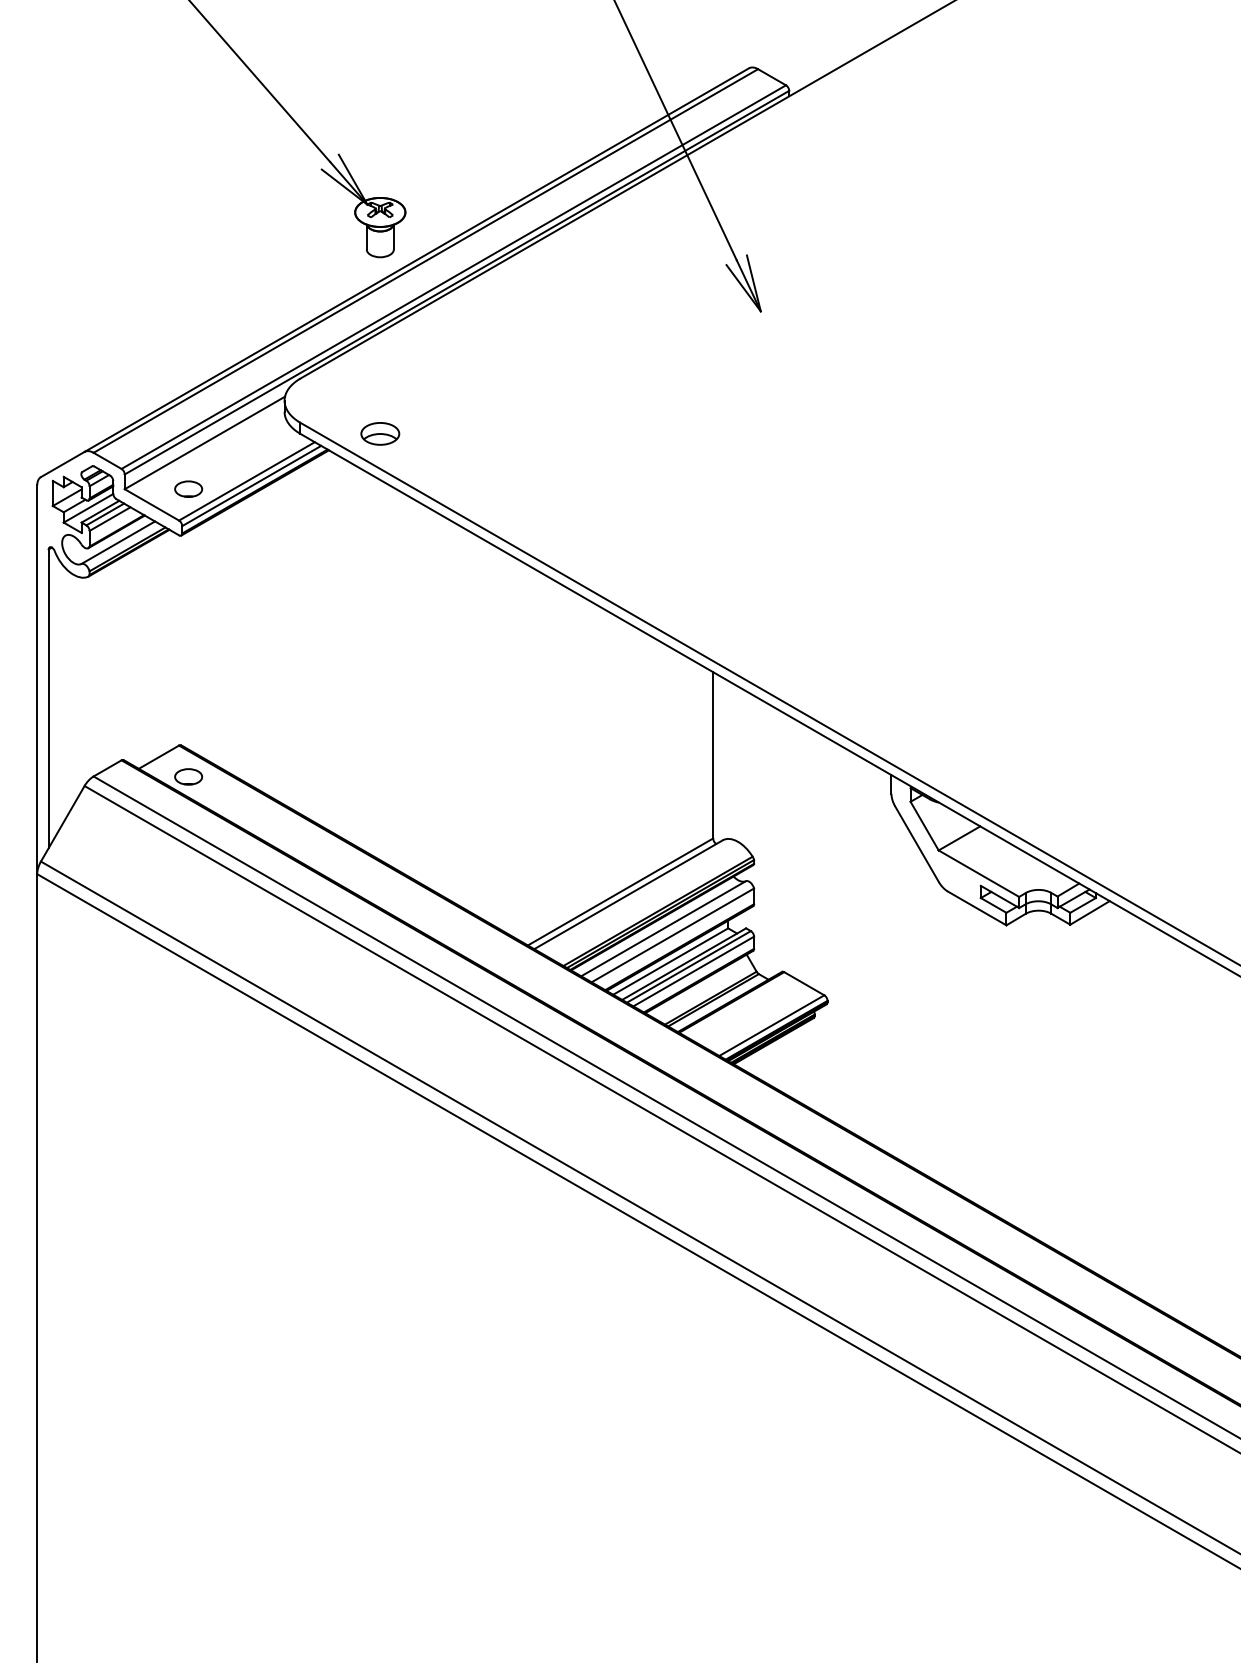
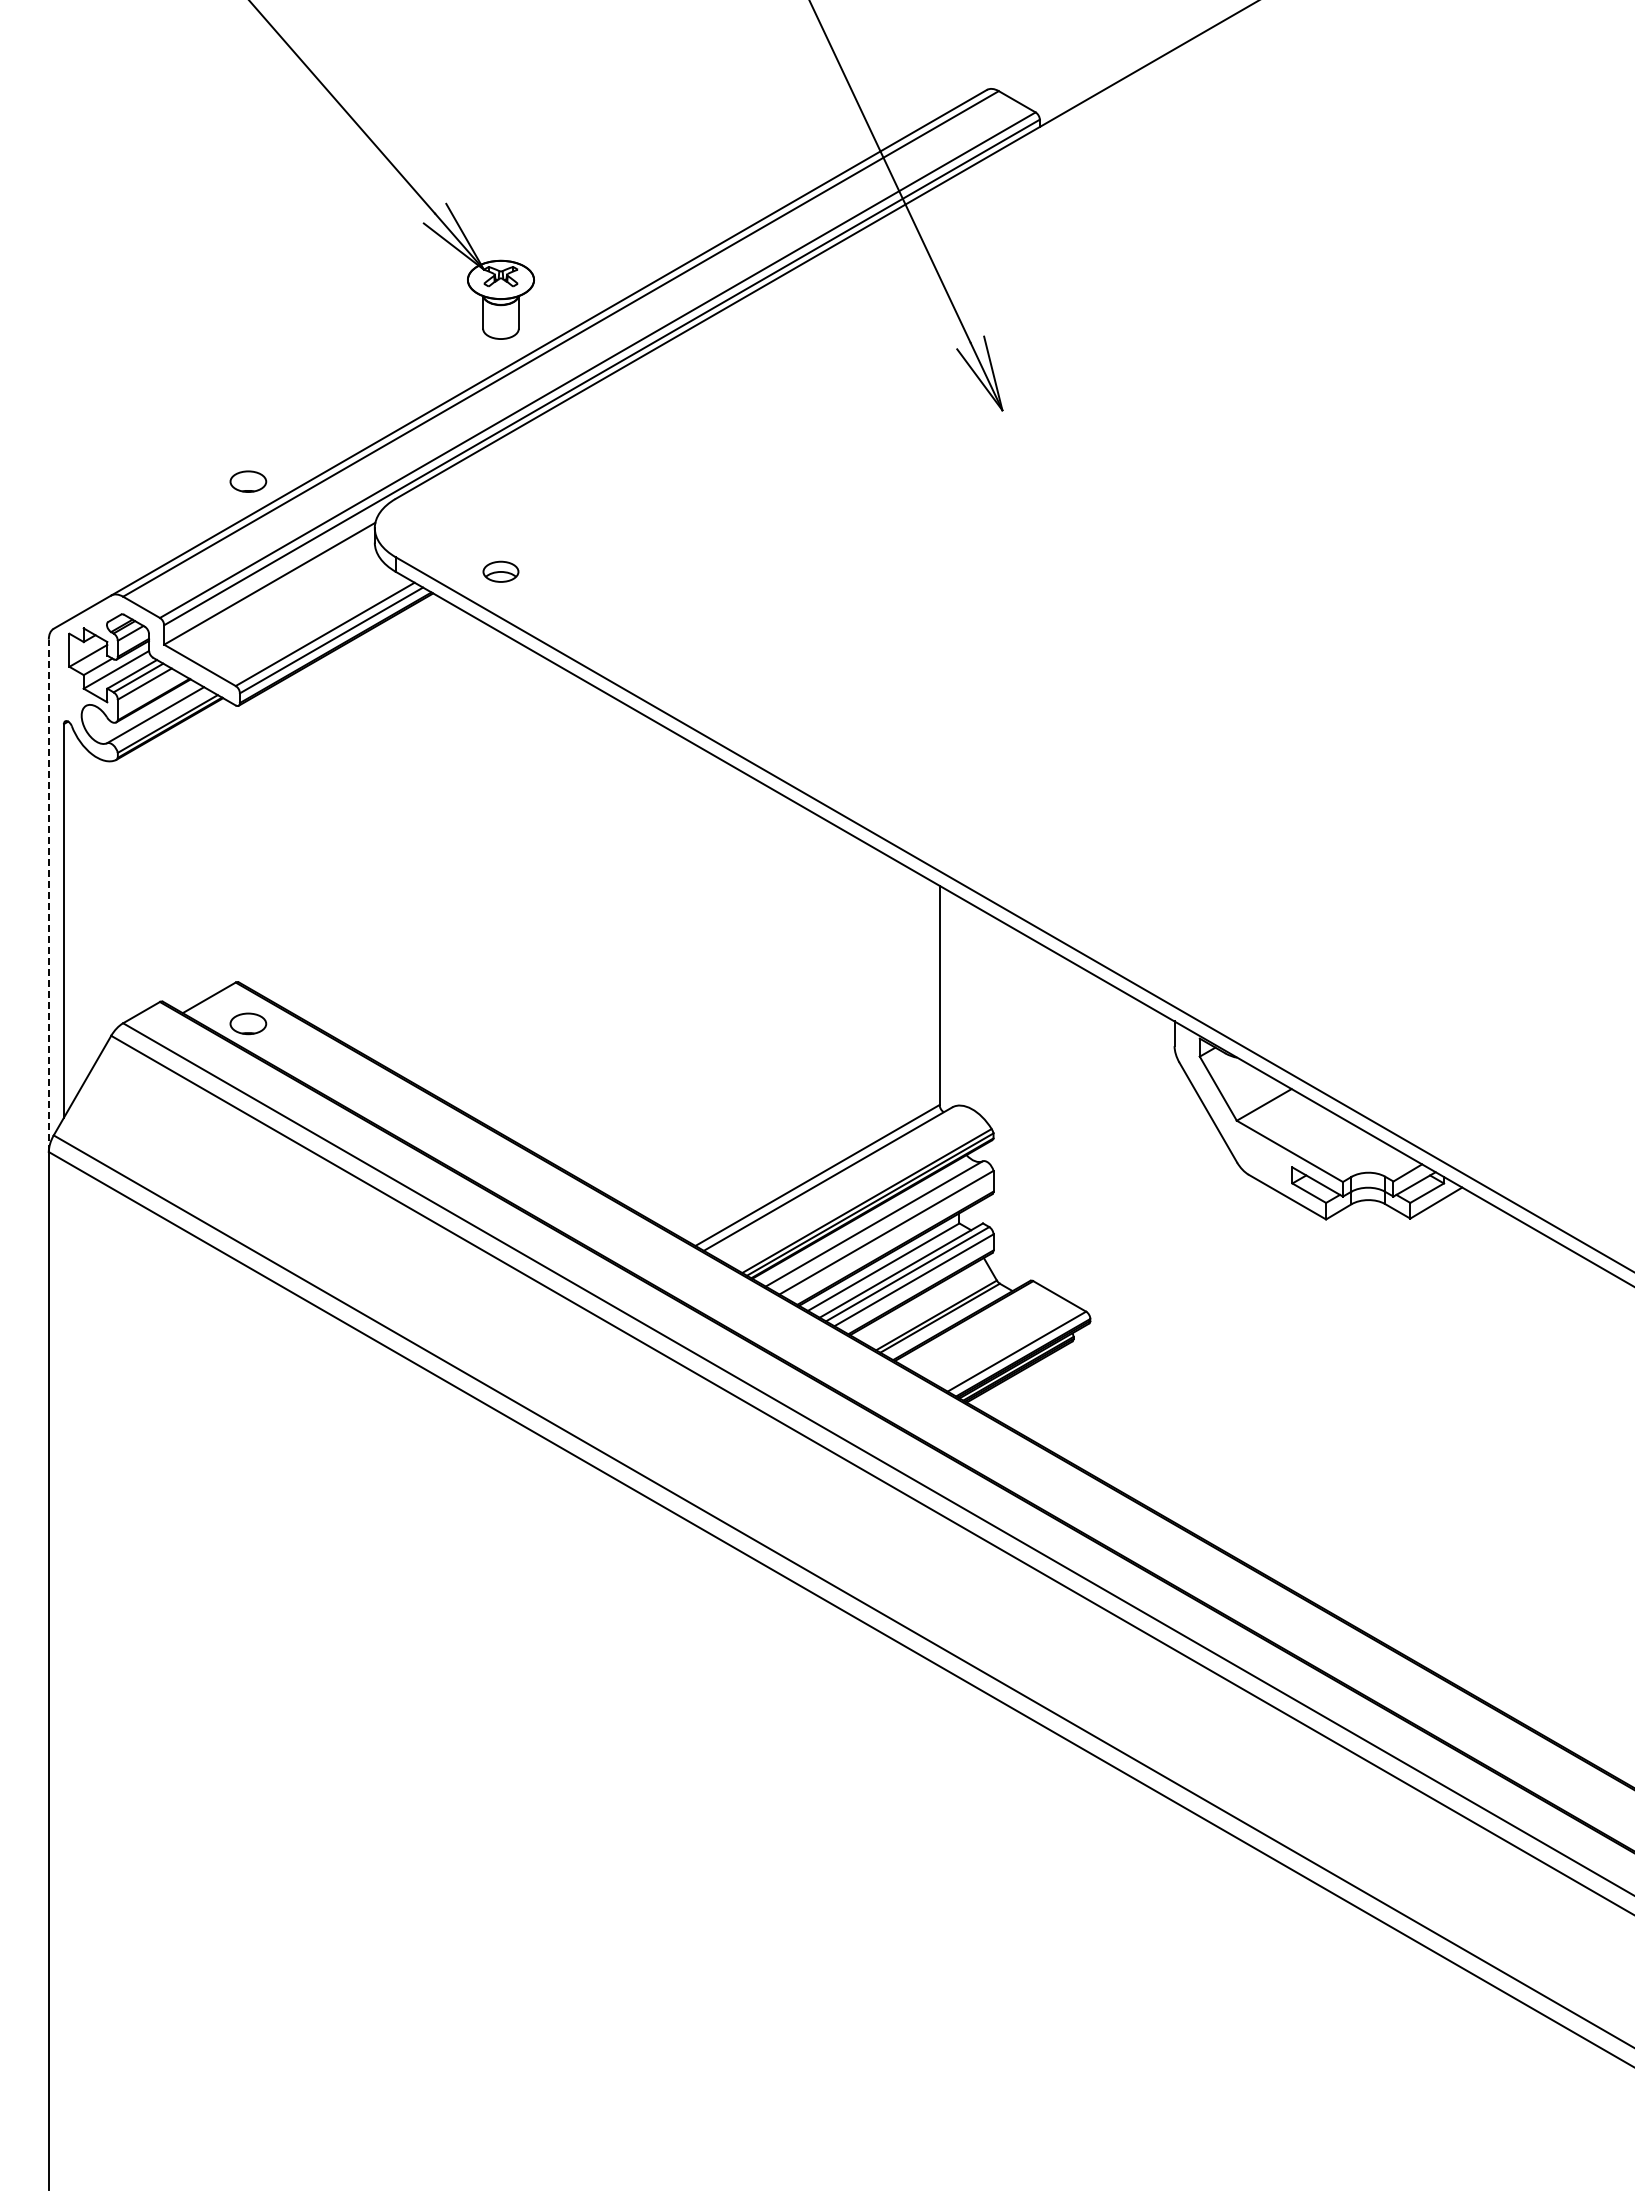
part: (379, 433) -> (500, 571), size x0.7
part: (188, 489) -> (248, 481), moved
line: (36, 679) -> (48, 895), solid -> dashed

